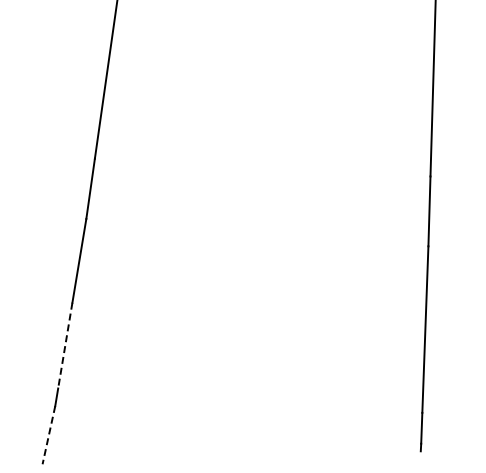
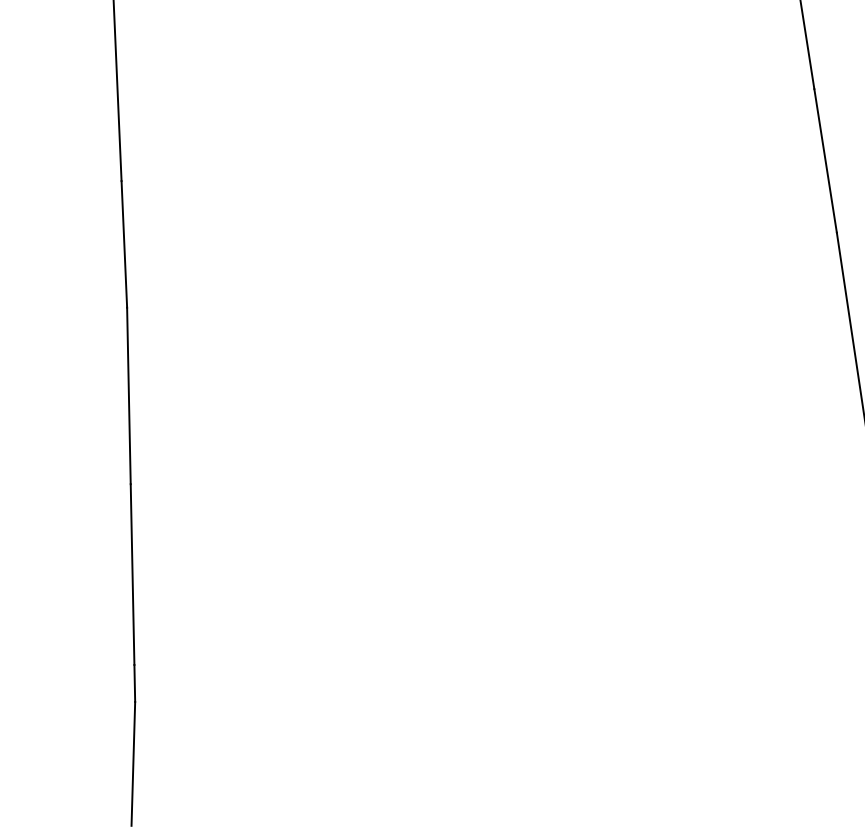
line: (65, 346) -> (133, 576), dashed -> solid
line: (48, 435) -> (132, 764), dashed -> solid

